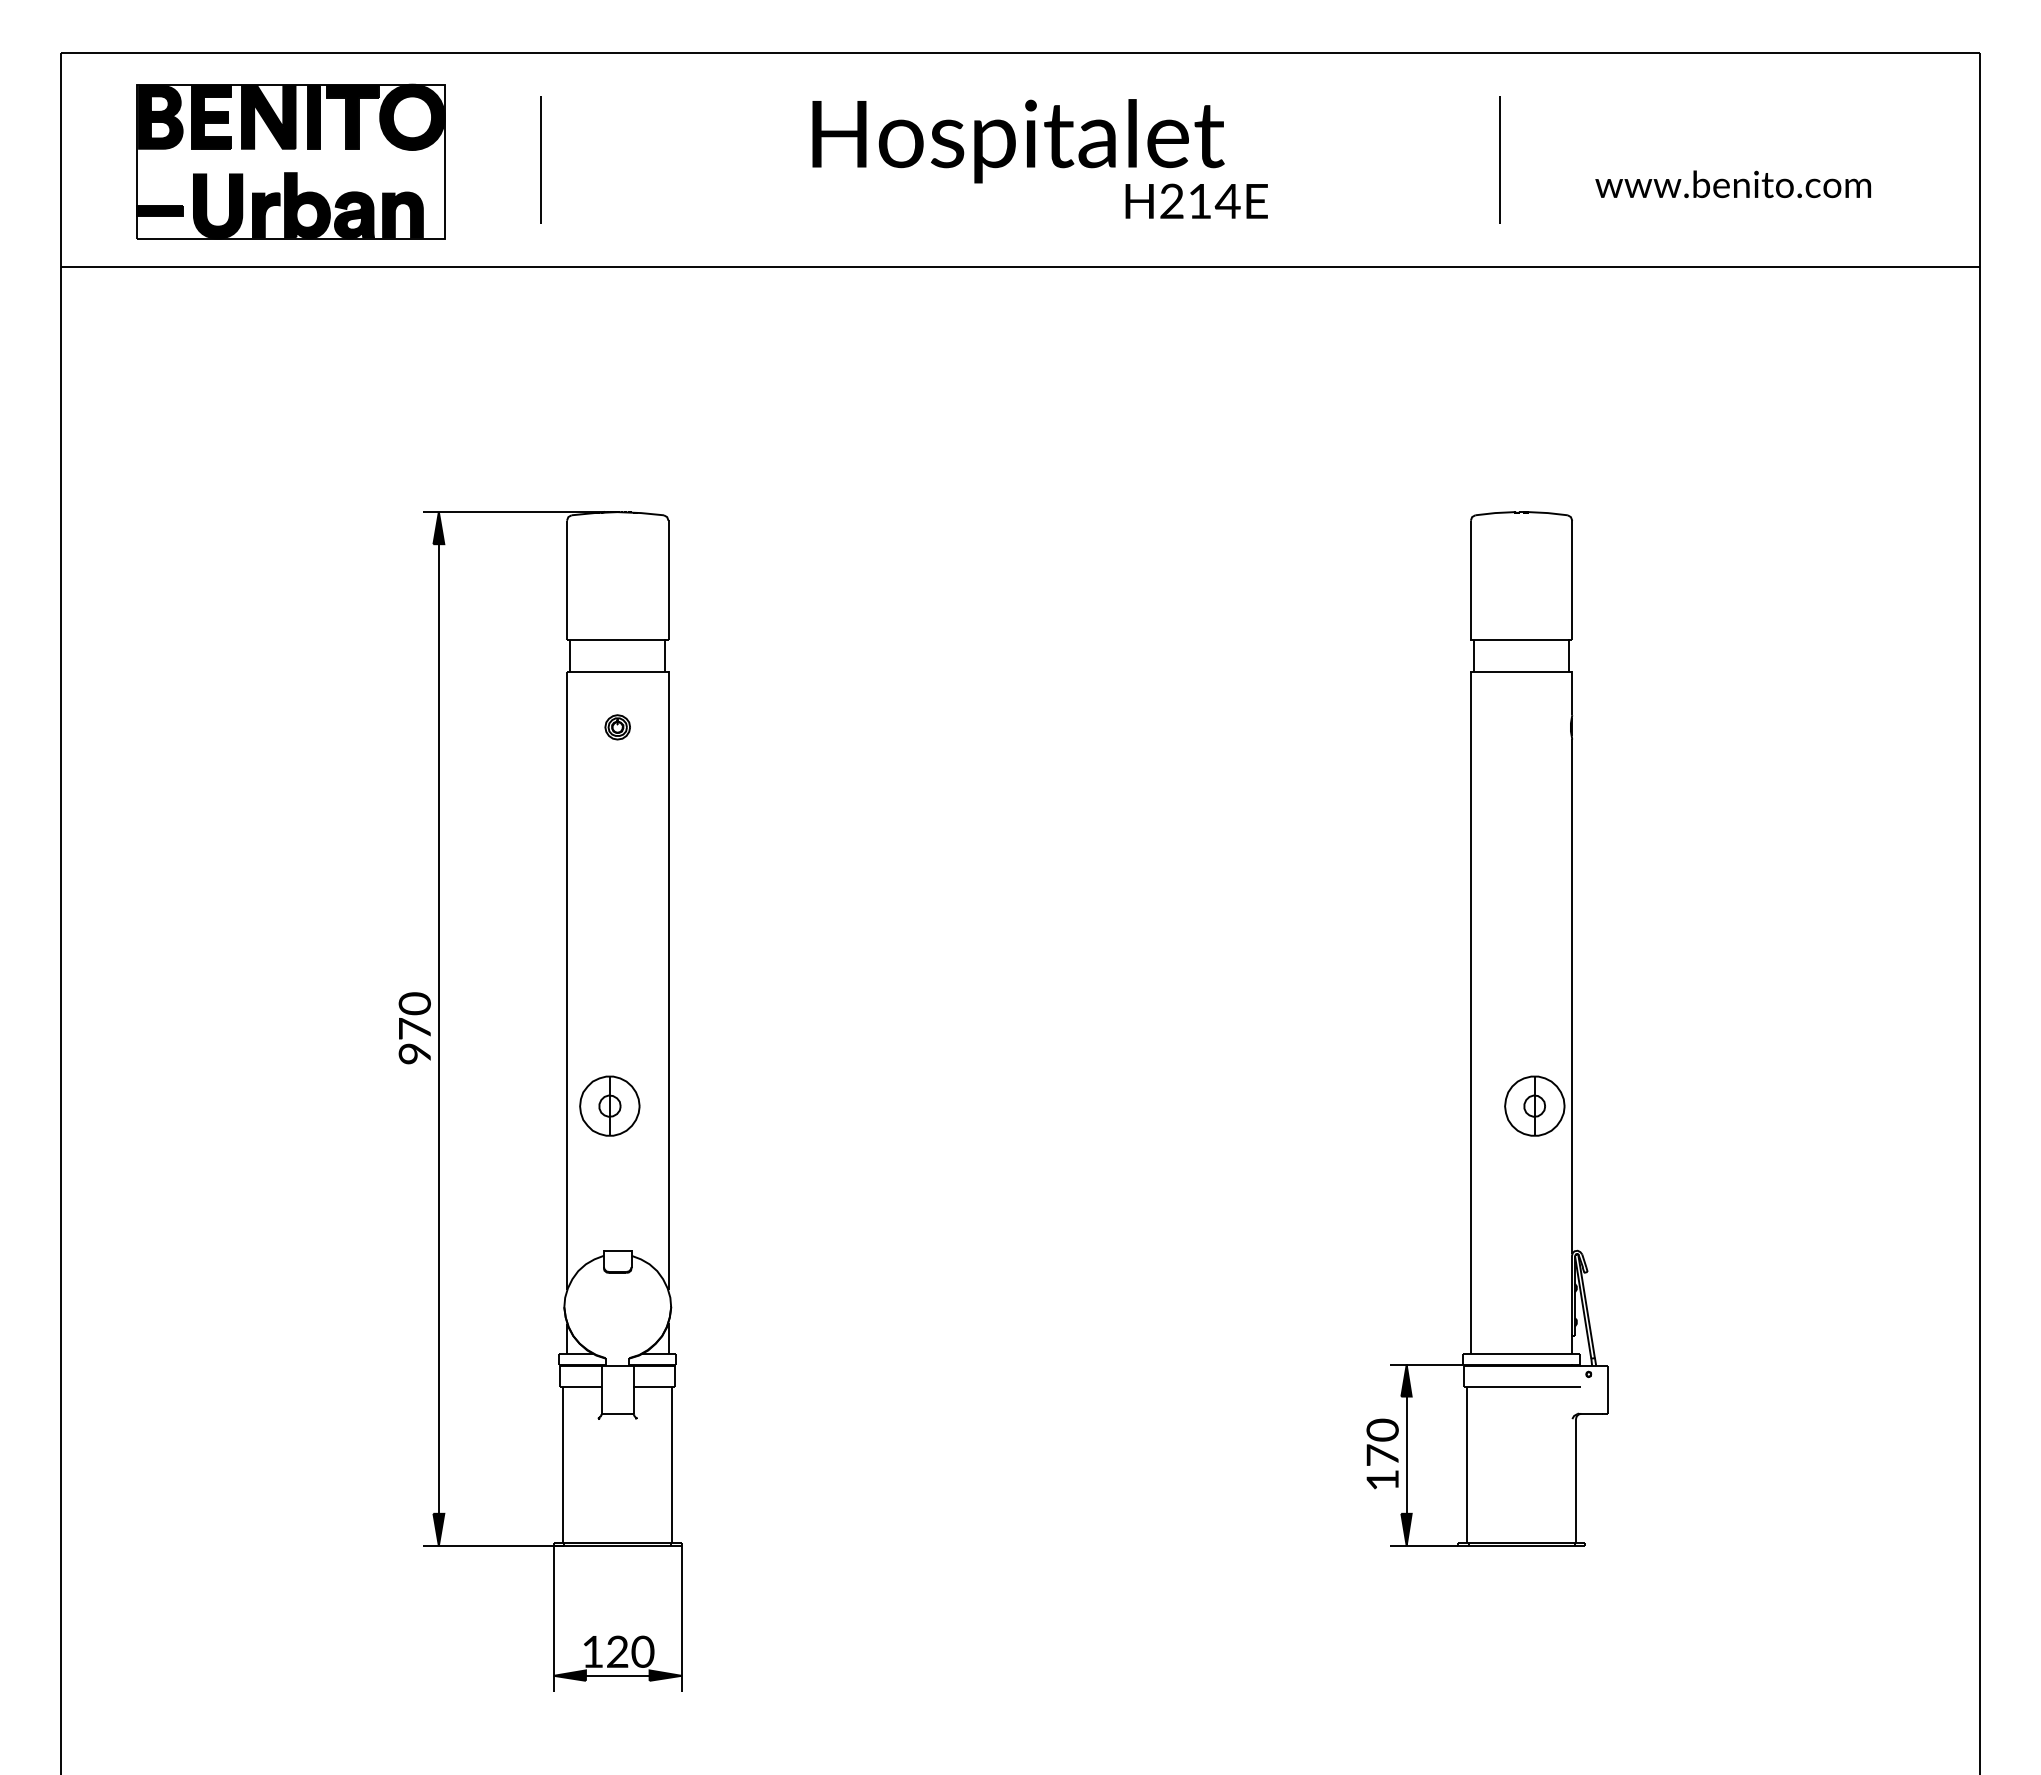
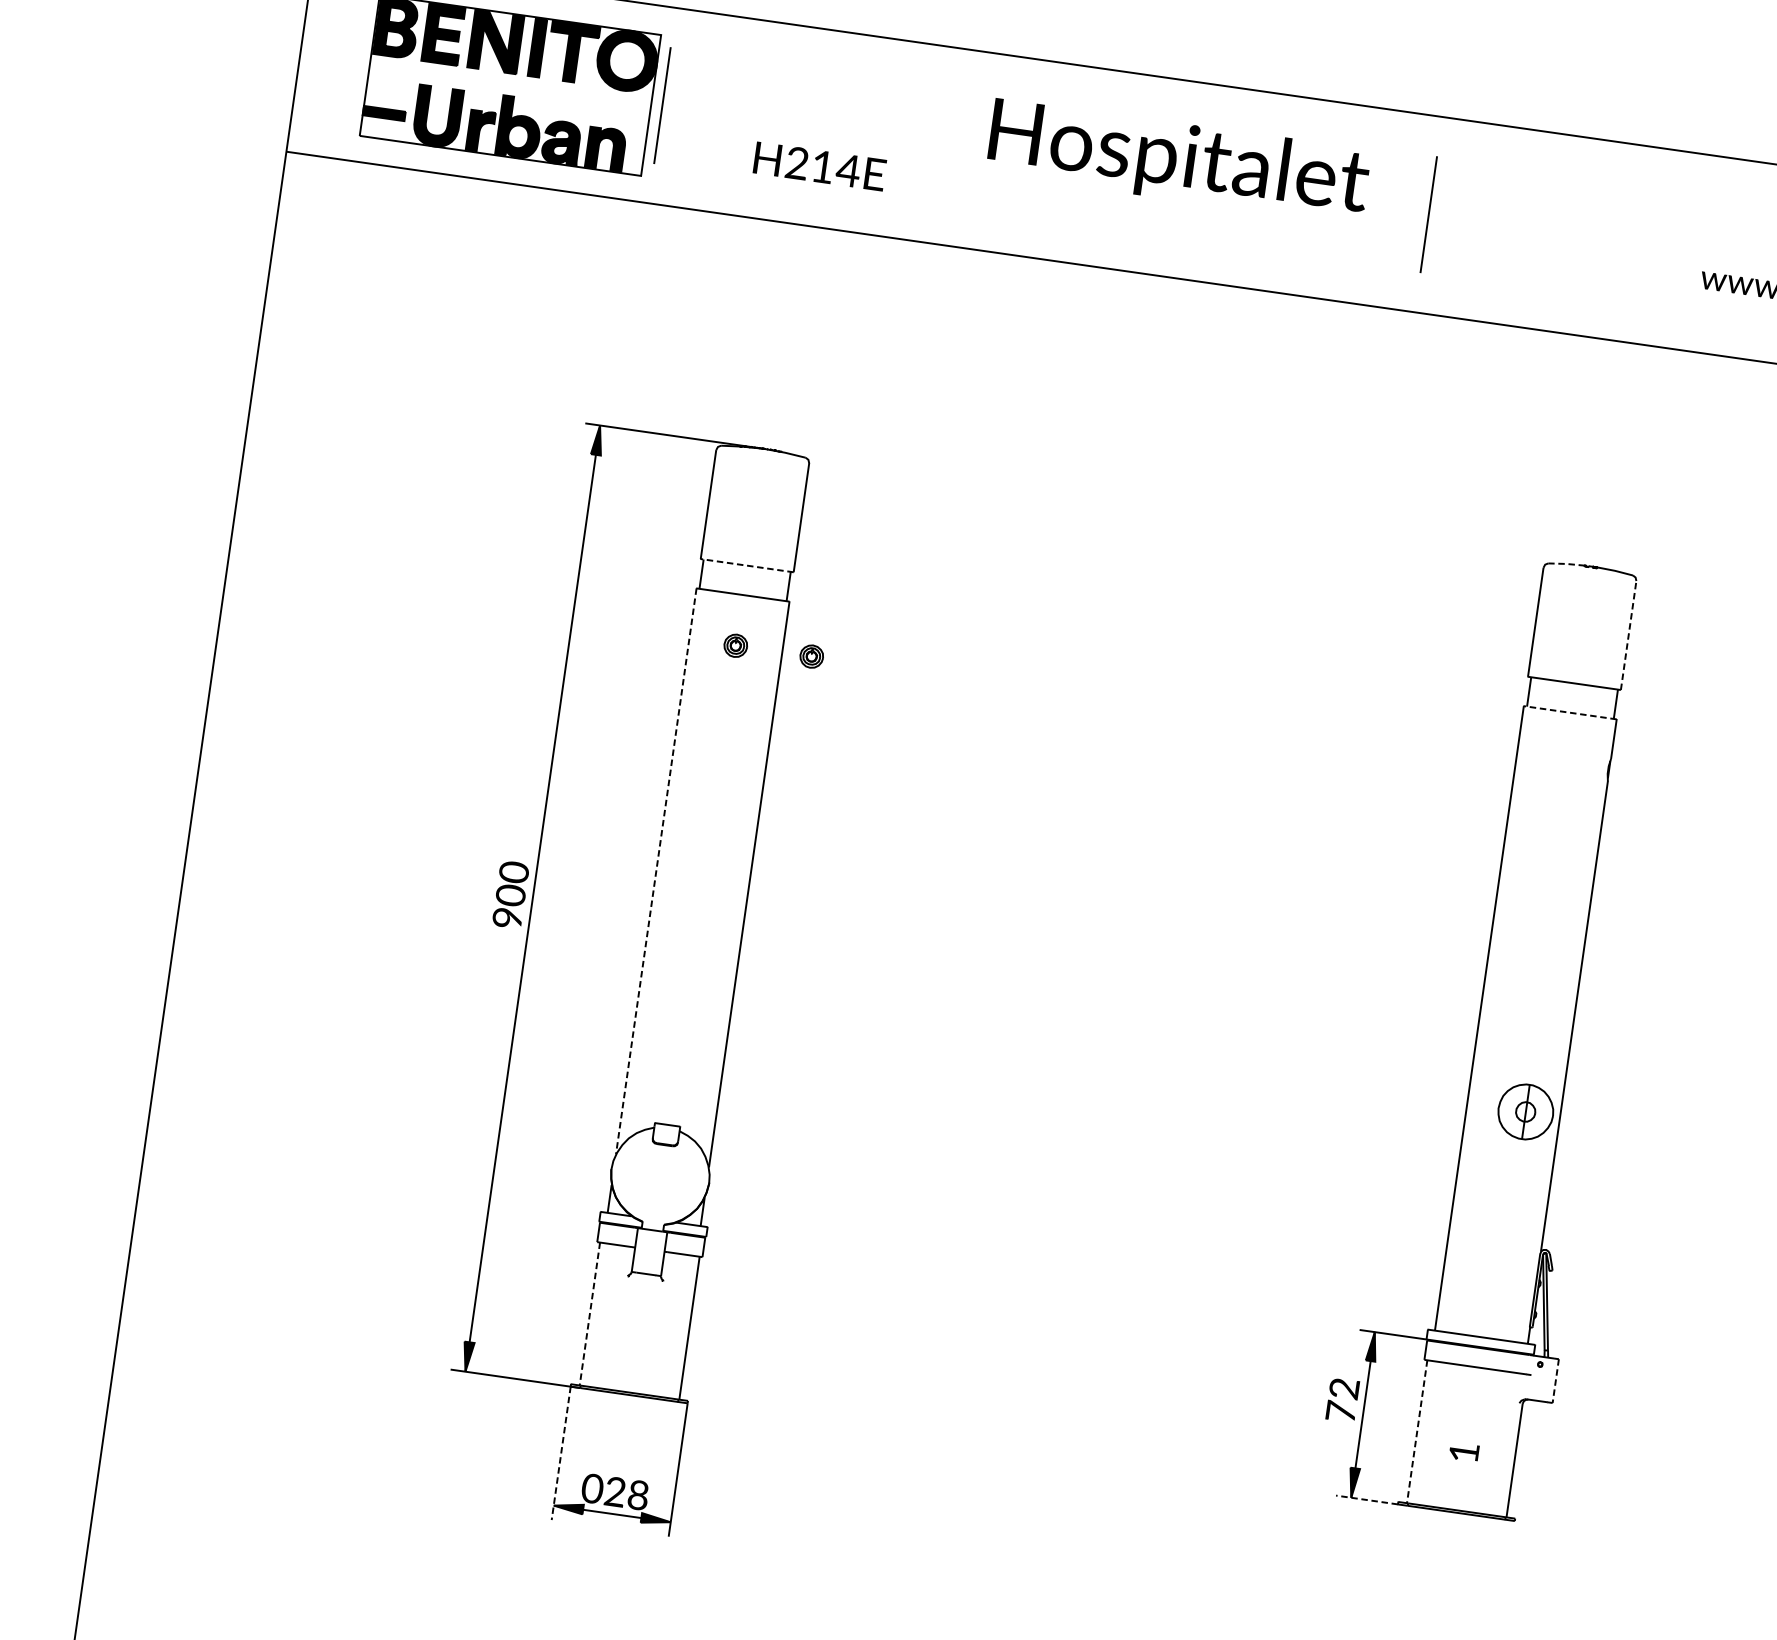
line: (540, 159) -> (662, 105), moved
line: (1499, 159) -> (1428, 214), moved
text: (1196, 200) -> (819, 165), moved
line: (1495, 513) -> (1567, 564), solid -> dashed
line: (1572, 580) -> (1628, 635), solid -> dashed
line: (617, 639) -> (747, 565), solid -> dashed
line: (1520, 671) -> (1569, 712), solid -> dashed
part: (700, 727) -> (811, 656), added
line: (566, 981) -> (655, 871), solid -> dashed
text: (414, 1028) -> (510, 894), 7 -> 0
part: (609, 1105) -> (678, 990), removed
line: (1607, 1389) -> (1555, 1380), solid -> dashed
text: (1382, 1429) -> (1344, 1388), 0 -> 2
line: (563, 1465) -> (589, 1314), solid -> dashed
line: (1467, 1465) -> (1417, 1432), solid -> dashed
text: (1382, 1479) -> (1464, 1451), moved
line: (1423, 1545) -> (1366, 1499), solid -> dashed
line: (553, 1618) -> (560, 1453), solid -> dashed
text: (592, 1651) -> (592, 1488), 1 -> 0
text: (642, 1652) -> (637, 1495), 0 -> 8

